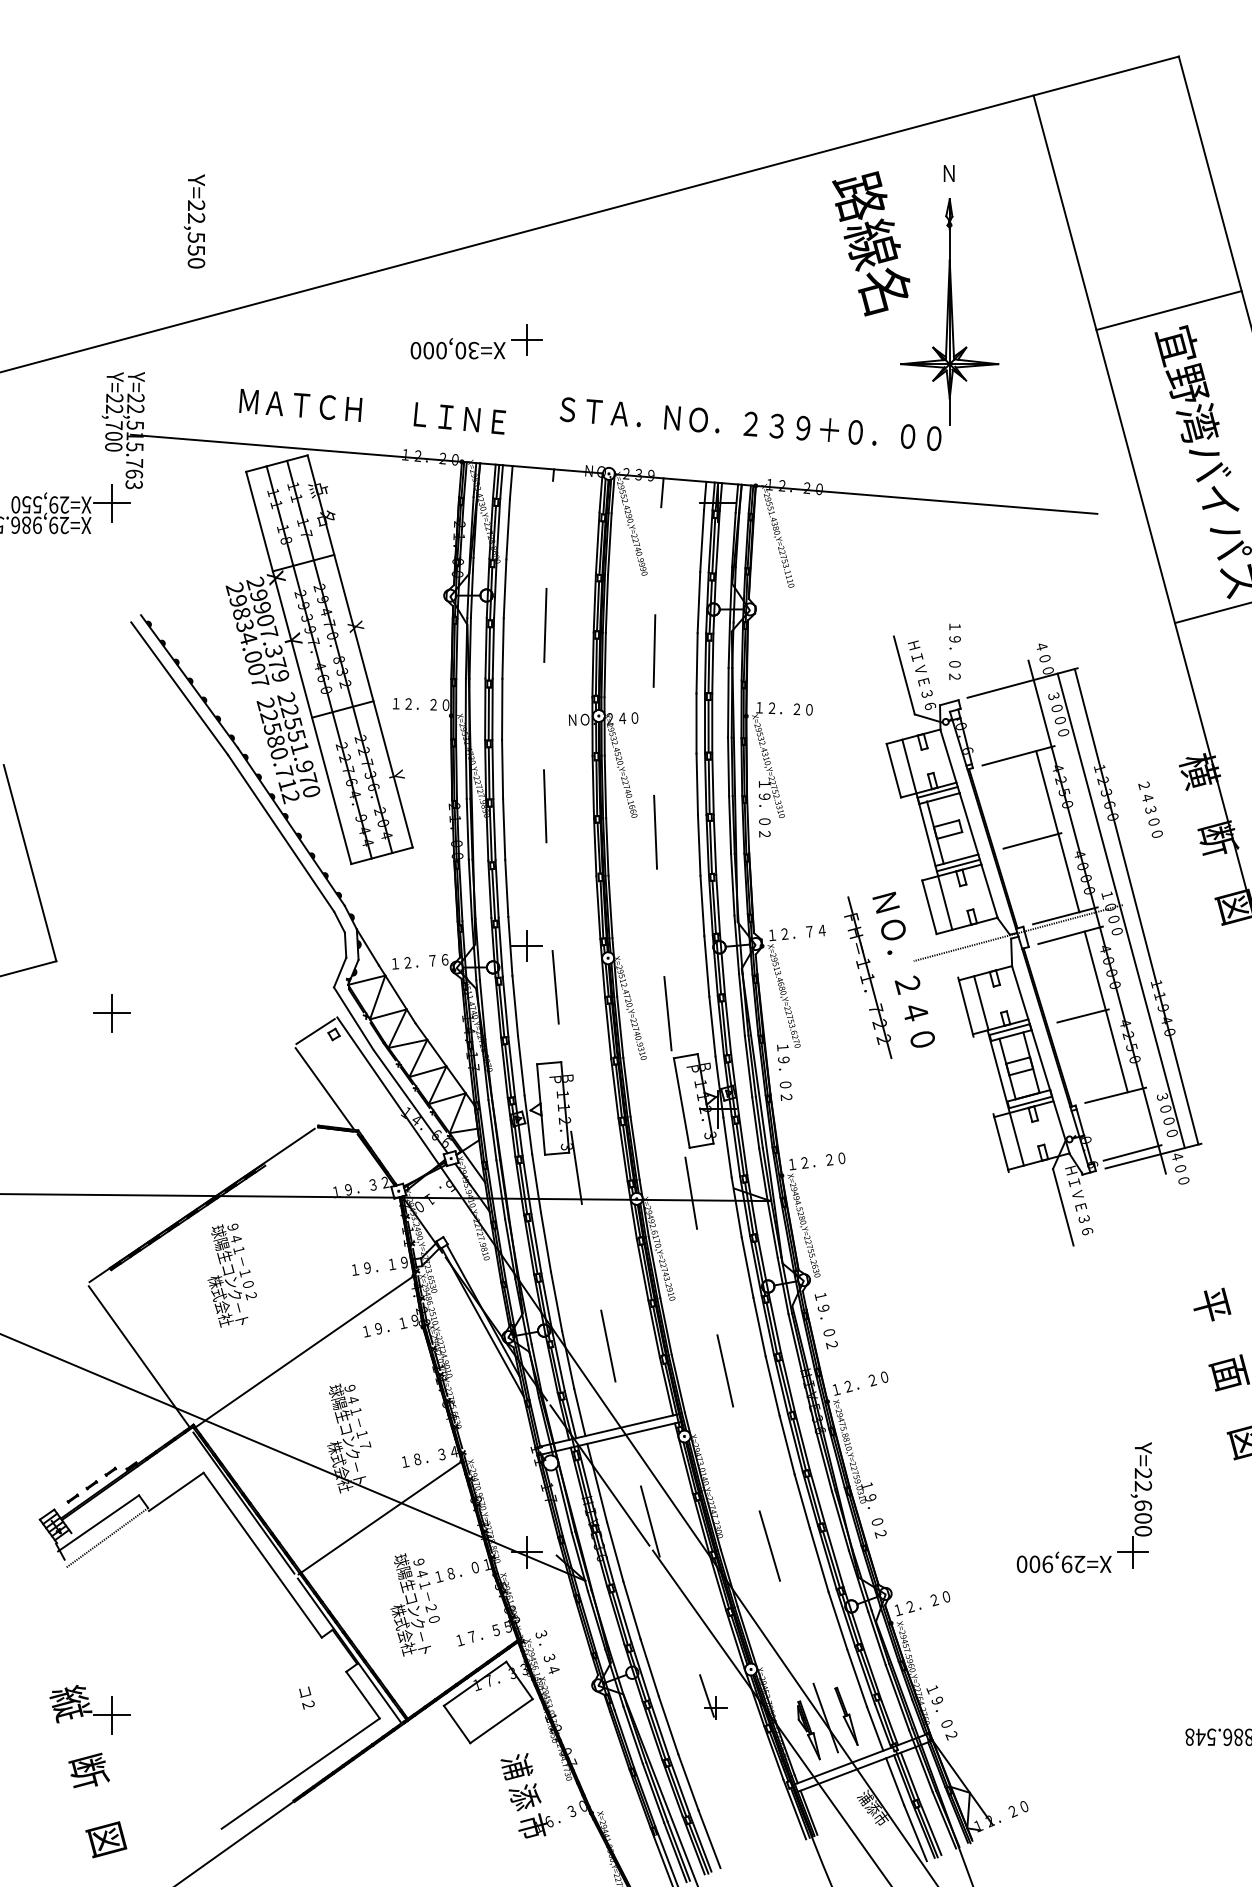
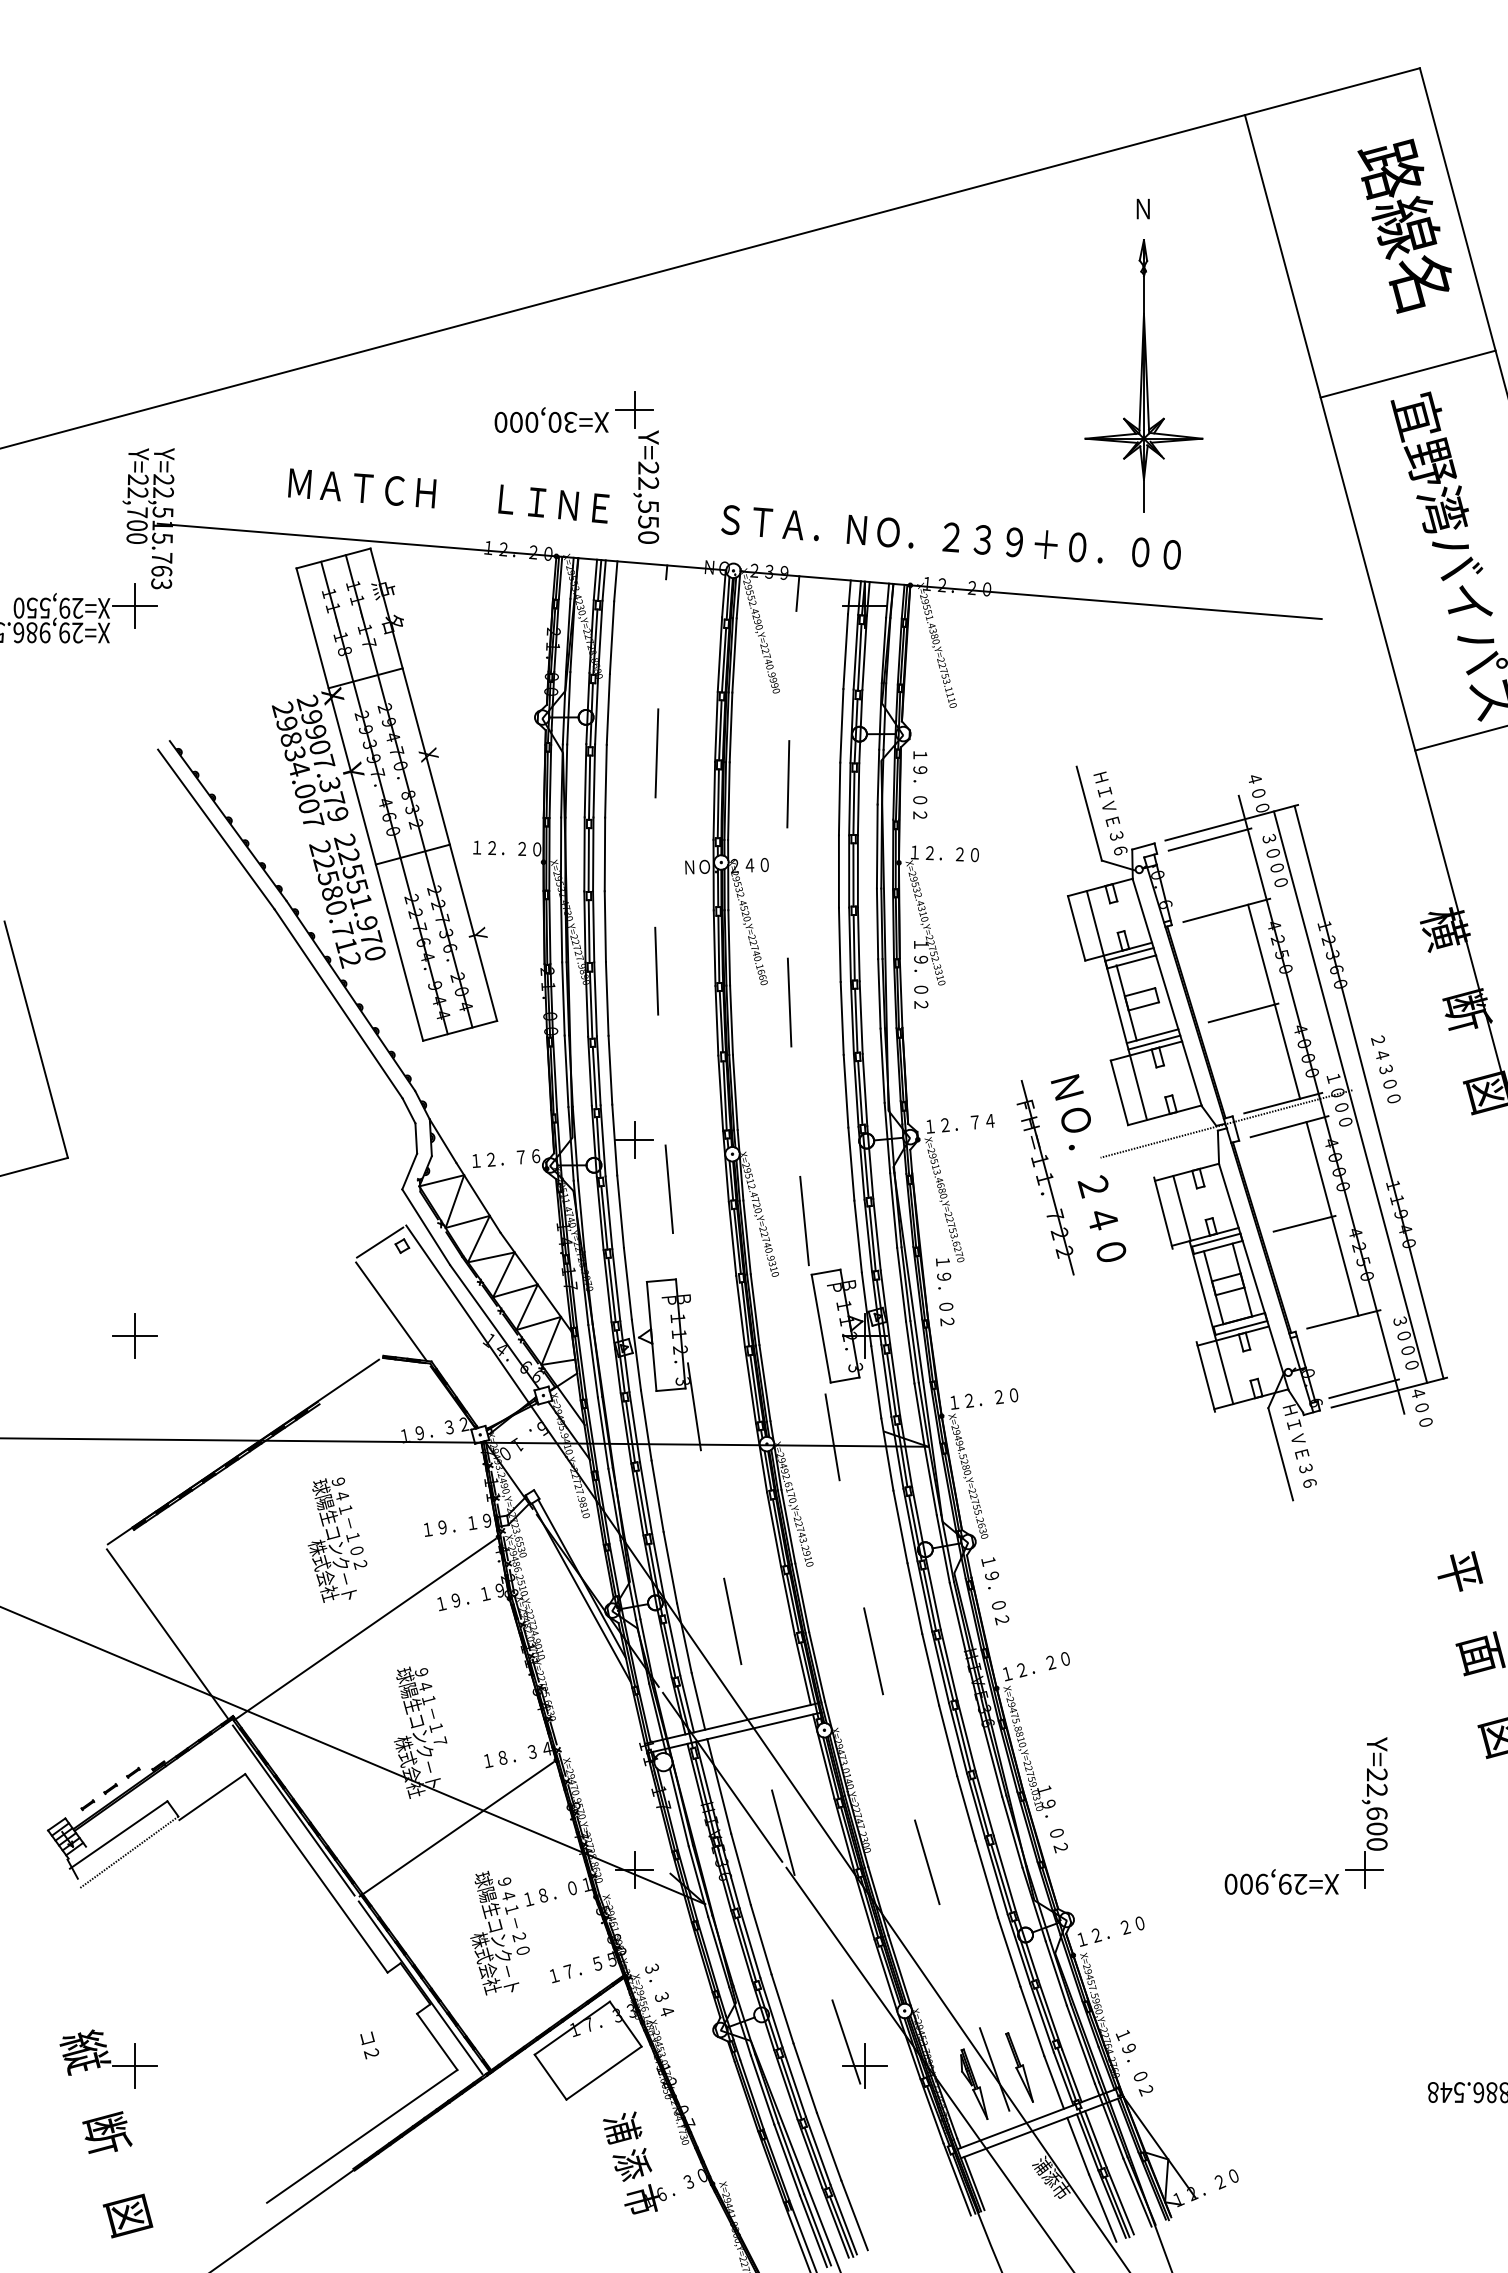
text: (194, 221) -> (646, 487), moved
text: (871, 243) -> (1405, 225), moved
text: (750, 423) -> (950, 536), moved
text: (954, 651) -> (919, 784), moved
line: (1004, 696) -> (1209, 838), added
text: (1150, 809) -> (1385, 1069), moved
part: (111, 1013) -> (134, 1336), moved
text: (231, 1275) -> (336, 1540), moved
part: (713, 1696) -> (859, 2043), size x1.67

